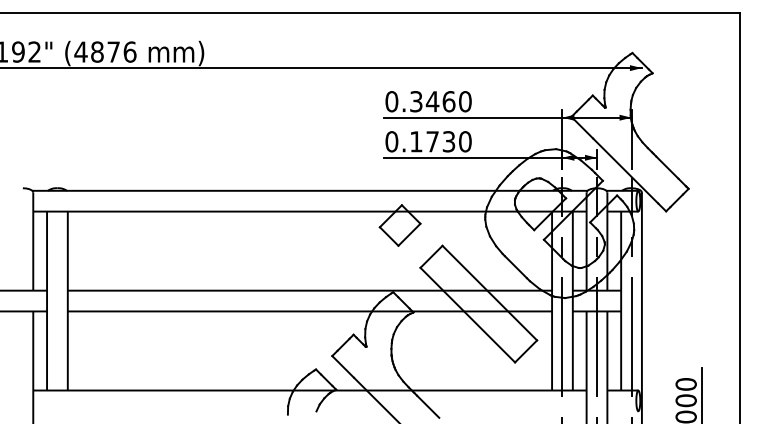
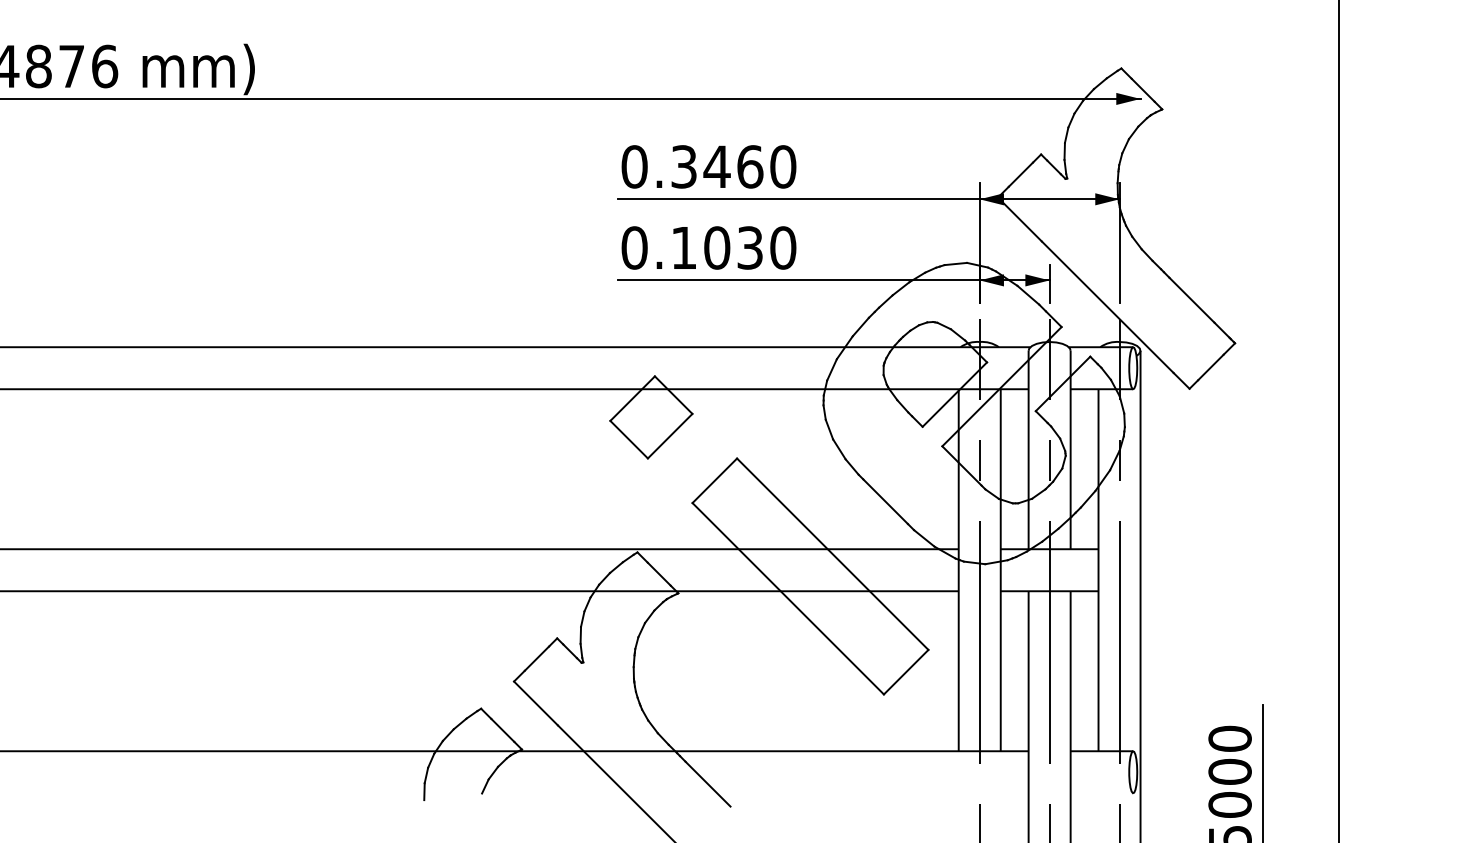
text: (432, 141) -> (716, 247), 0.1730 -> 0.1030

